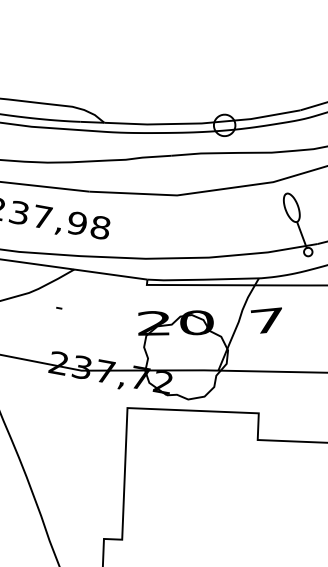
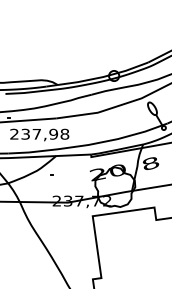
text: (267, 320) -> (150, 163), 7 -> 8

